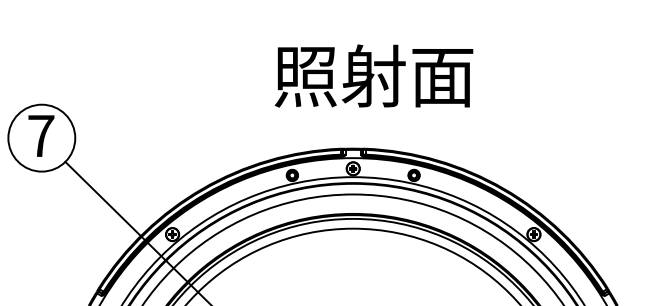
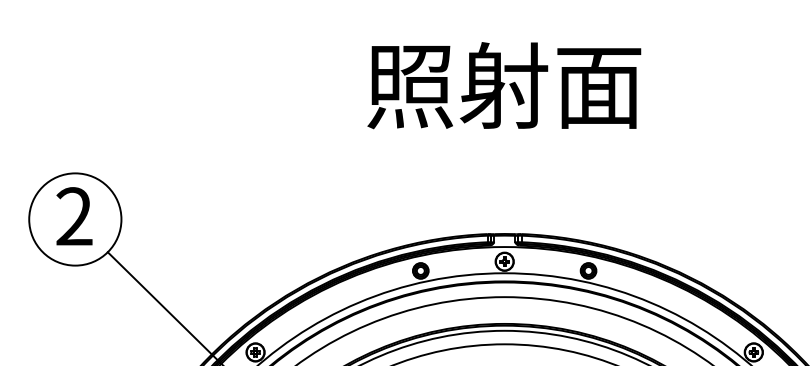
text: (373, 75) -> (503, 84), moved
text: (41, 135) -> (74, 215), 7 -> 2

